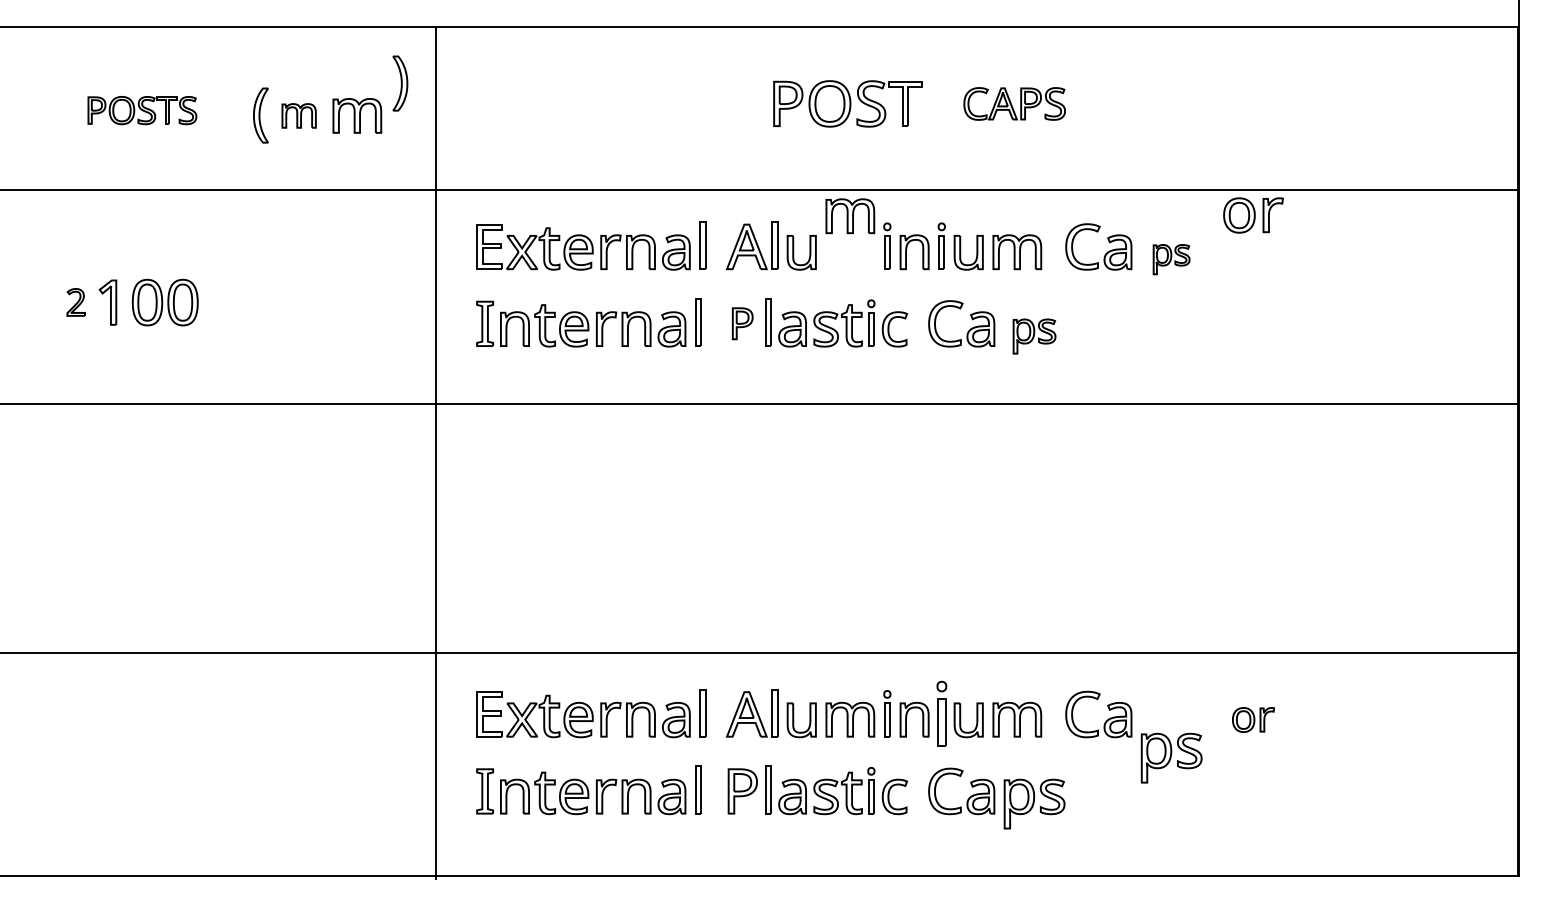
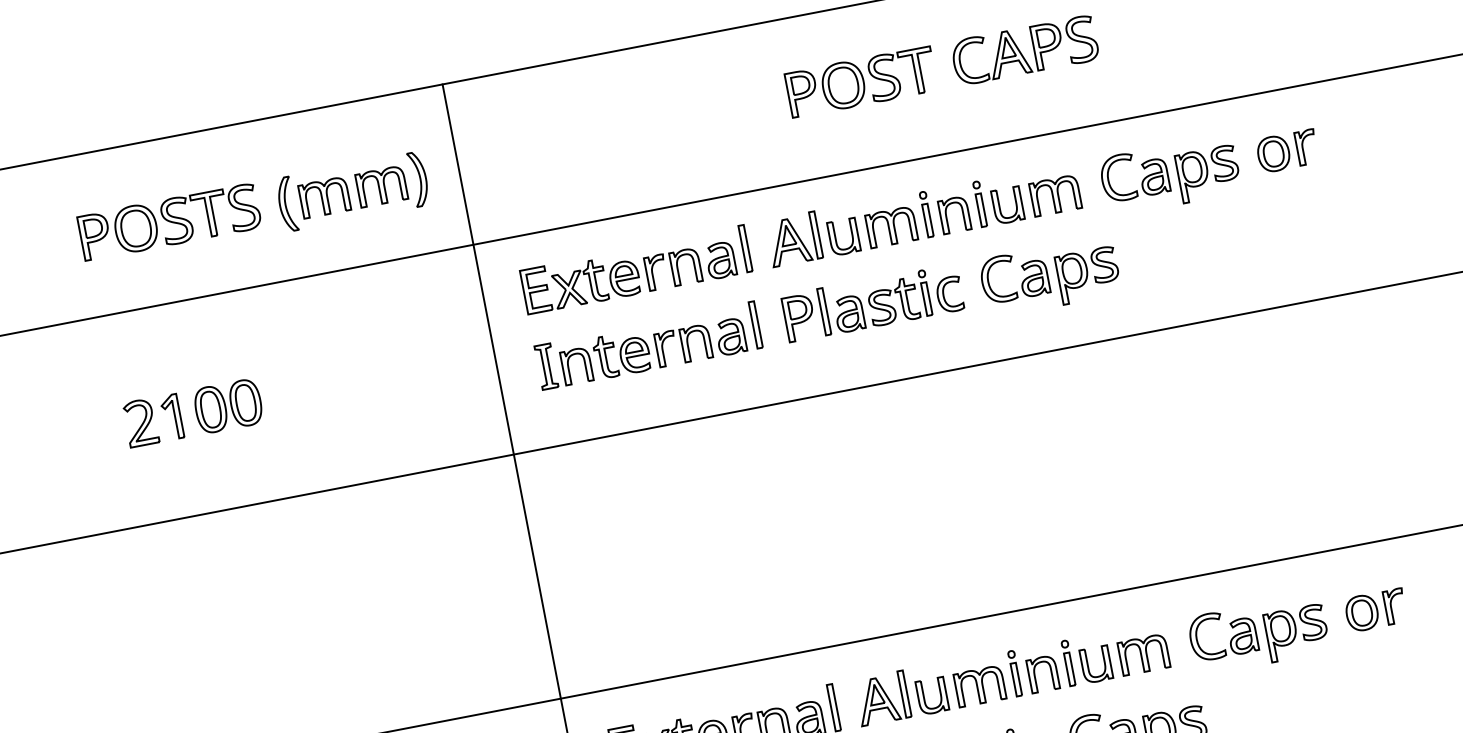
part: (400, 83) -> (419, 179), moved
part: (1014, 103) -> (1024, 50), size x1.43
part: (142, 110) -> (169, 221), size x1.67
part: (298, 115) -> (323, 197), size x1.43
part: (1253, 215) -> (1287, 151), moved
part: (850, 216) -> (891, 227), moved
part: (1171, 259) -> (1208, 173), size x1.67
part: (75, 302) -> (140, 423), size x1.67
part: (742, 323) -> (799, 317), size x1.43
part: (1034, 336) -> (1088, 275), size x1.43
part: (941, 713) -> (1068, 662), size x0.71
part: (1253, 719) -> (1375, 609), size x1.43
part: (1171, 757) -> (1296, 632), moved

